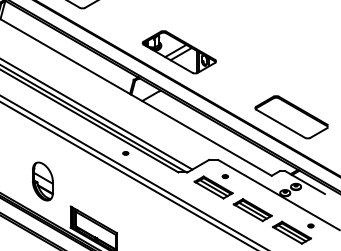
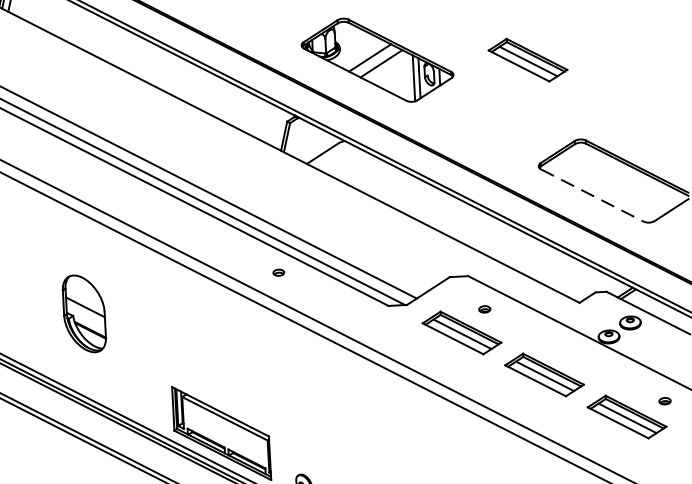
part: (252, 56) -> (527, 61), added
line: (281, 124) -> (593, 196), solid -> dashed
part: (42, 181) -> (83, 313), moved

